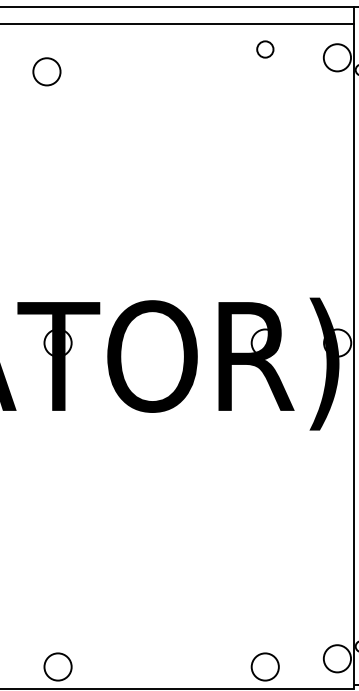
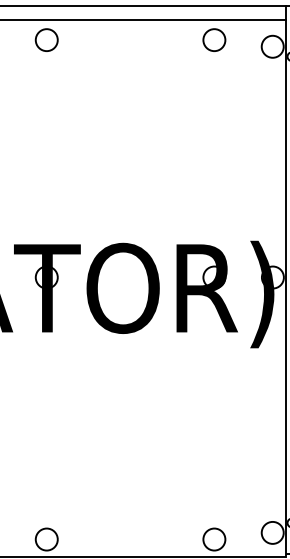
circle: (265, 48) -> (214, 39), size x1.67
circle: (46, 71) -> (46, 39), moved

